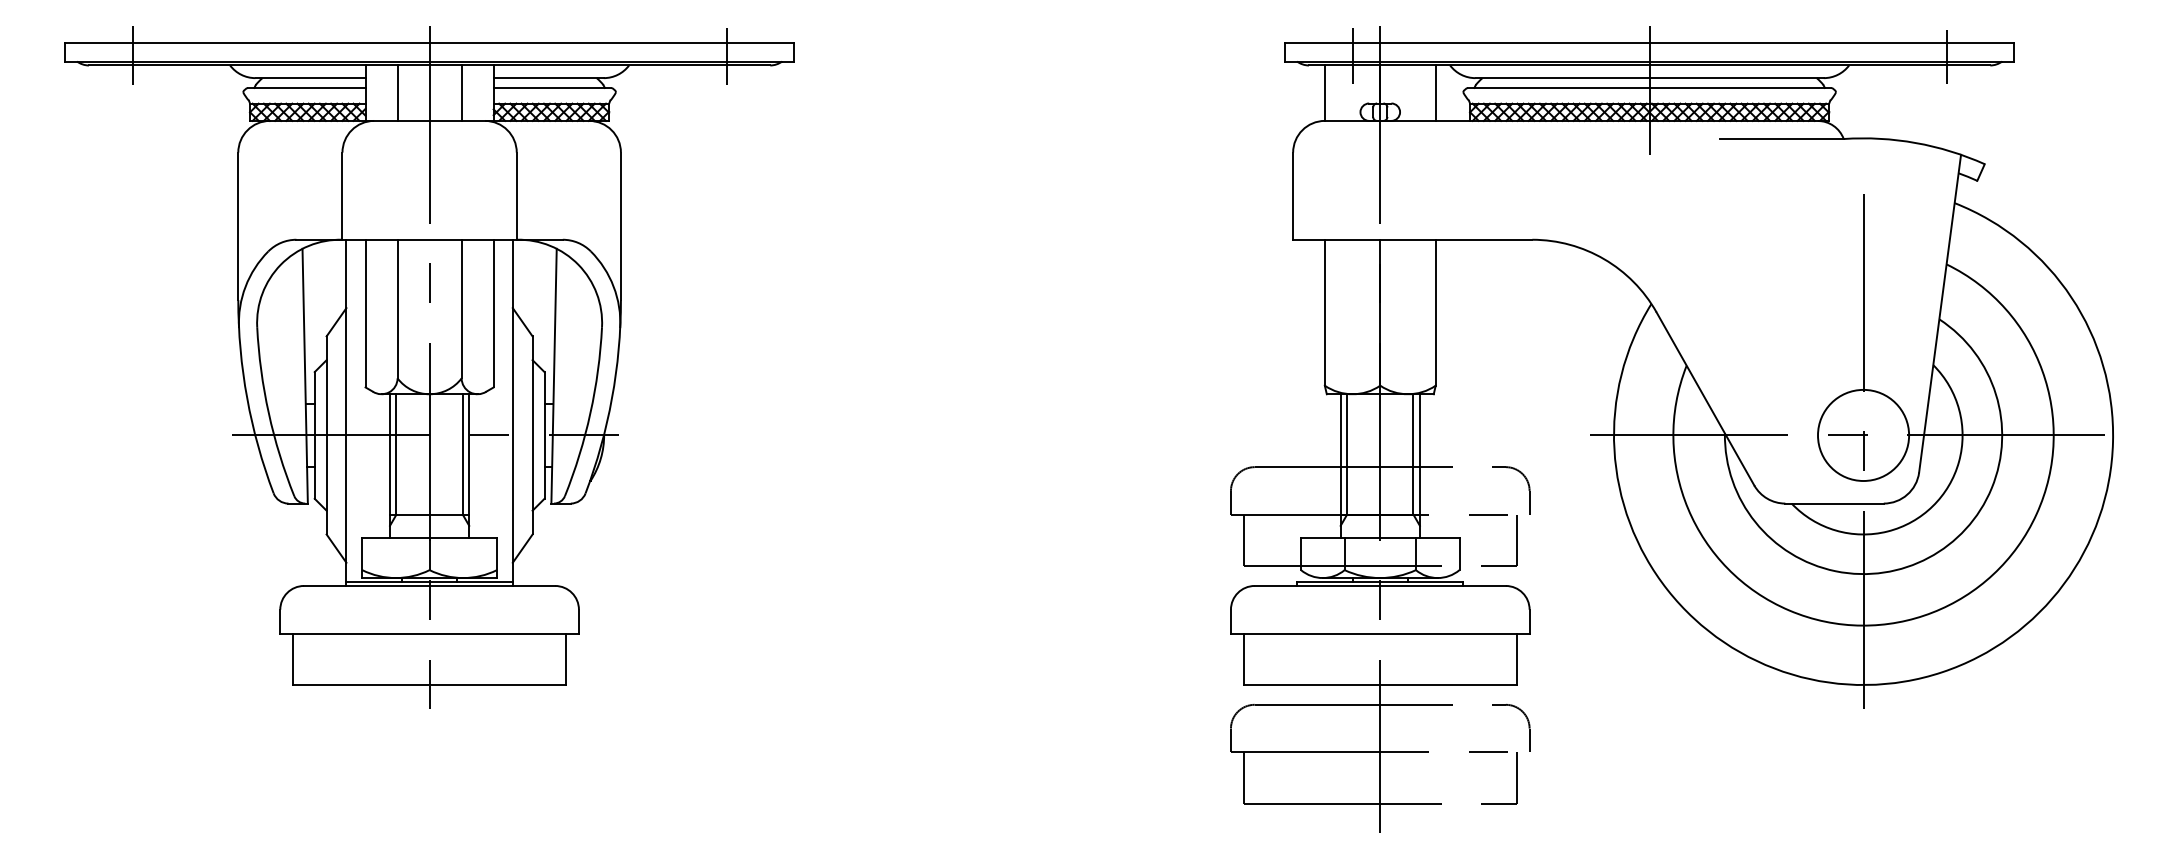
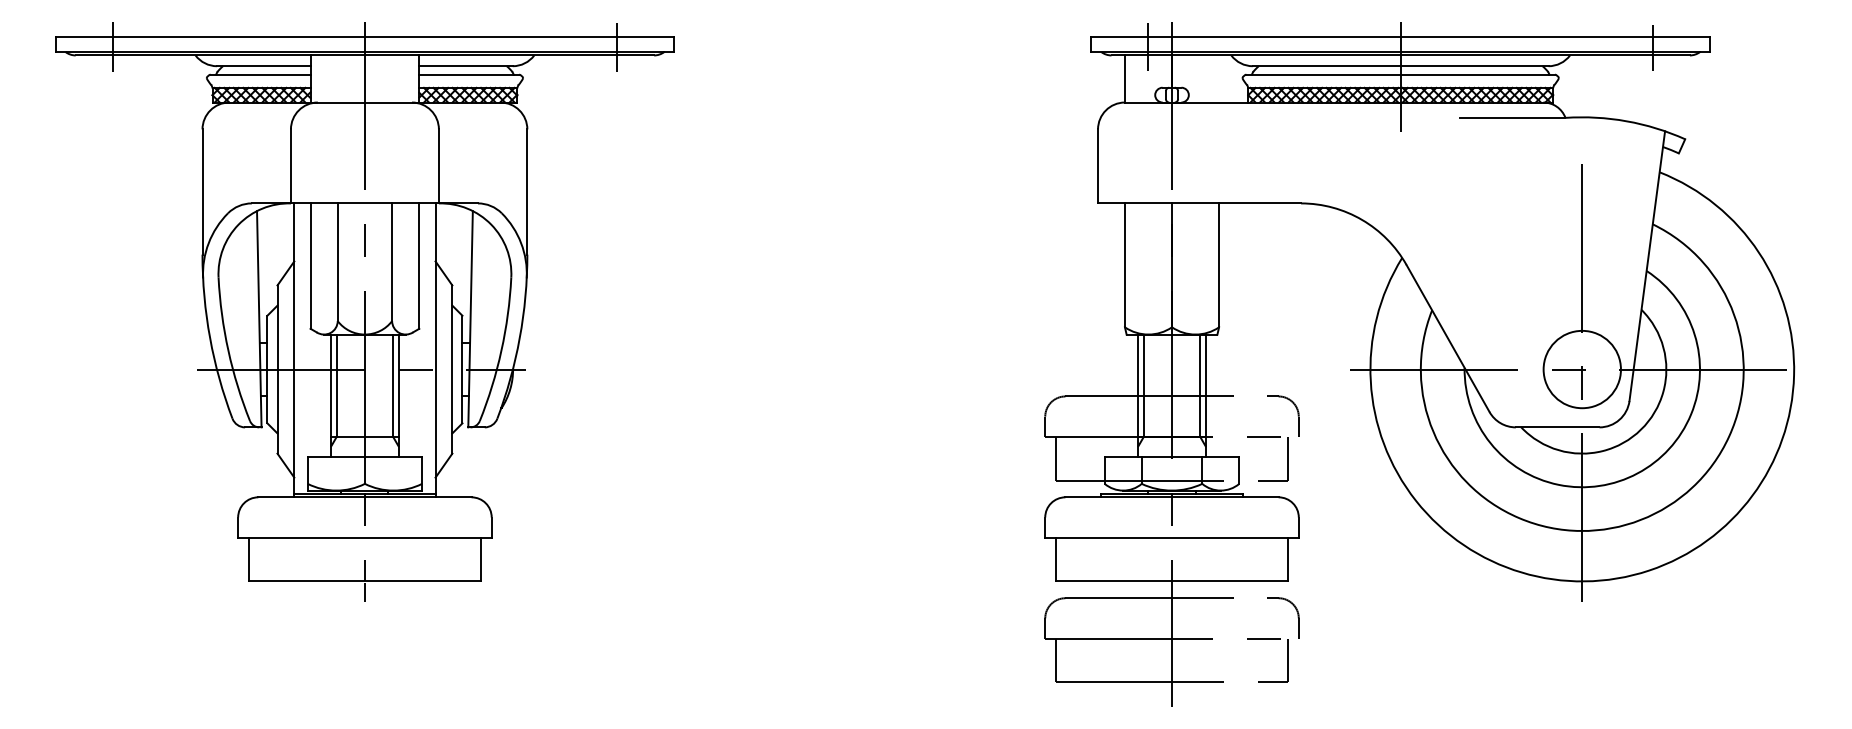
line: (397, 92) -> (337, 78), removed
line: (462, 92) -> (392, 78), removed
line: (1436, 92) -> (1219, 78), removed

